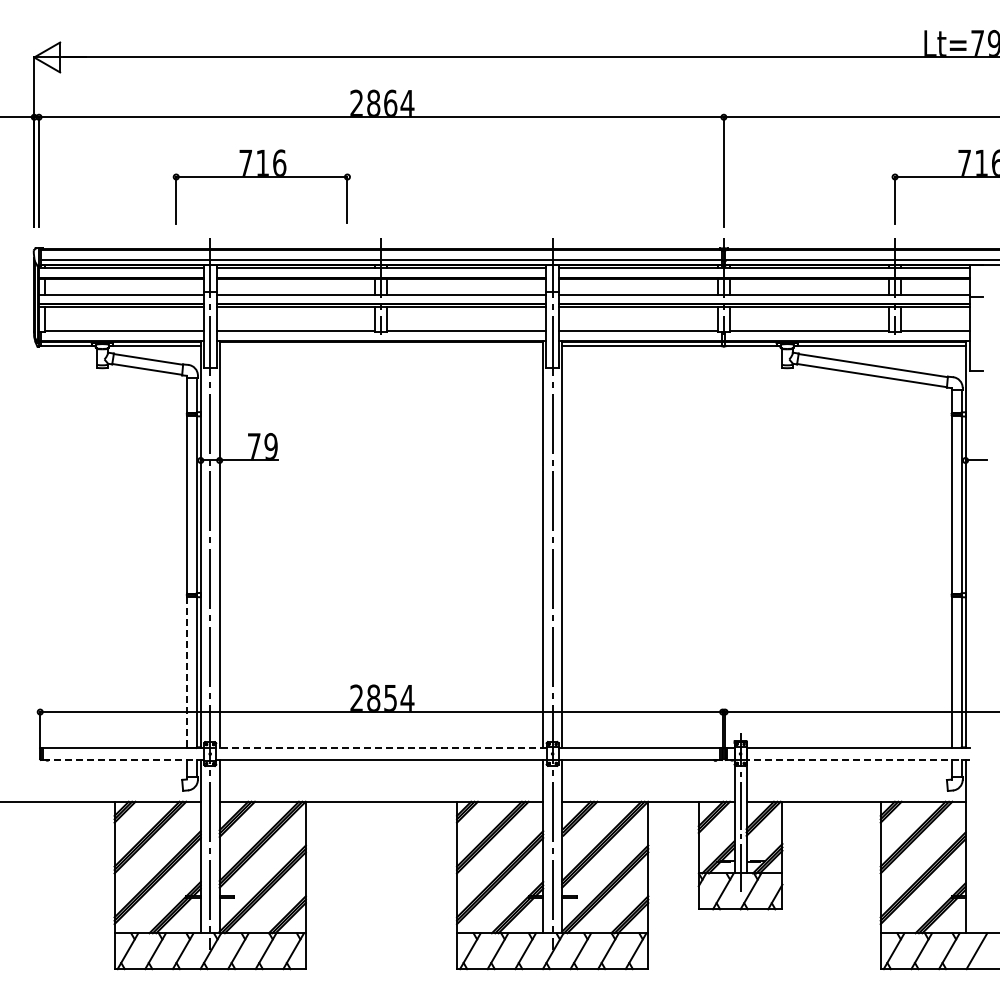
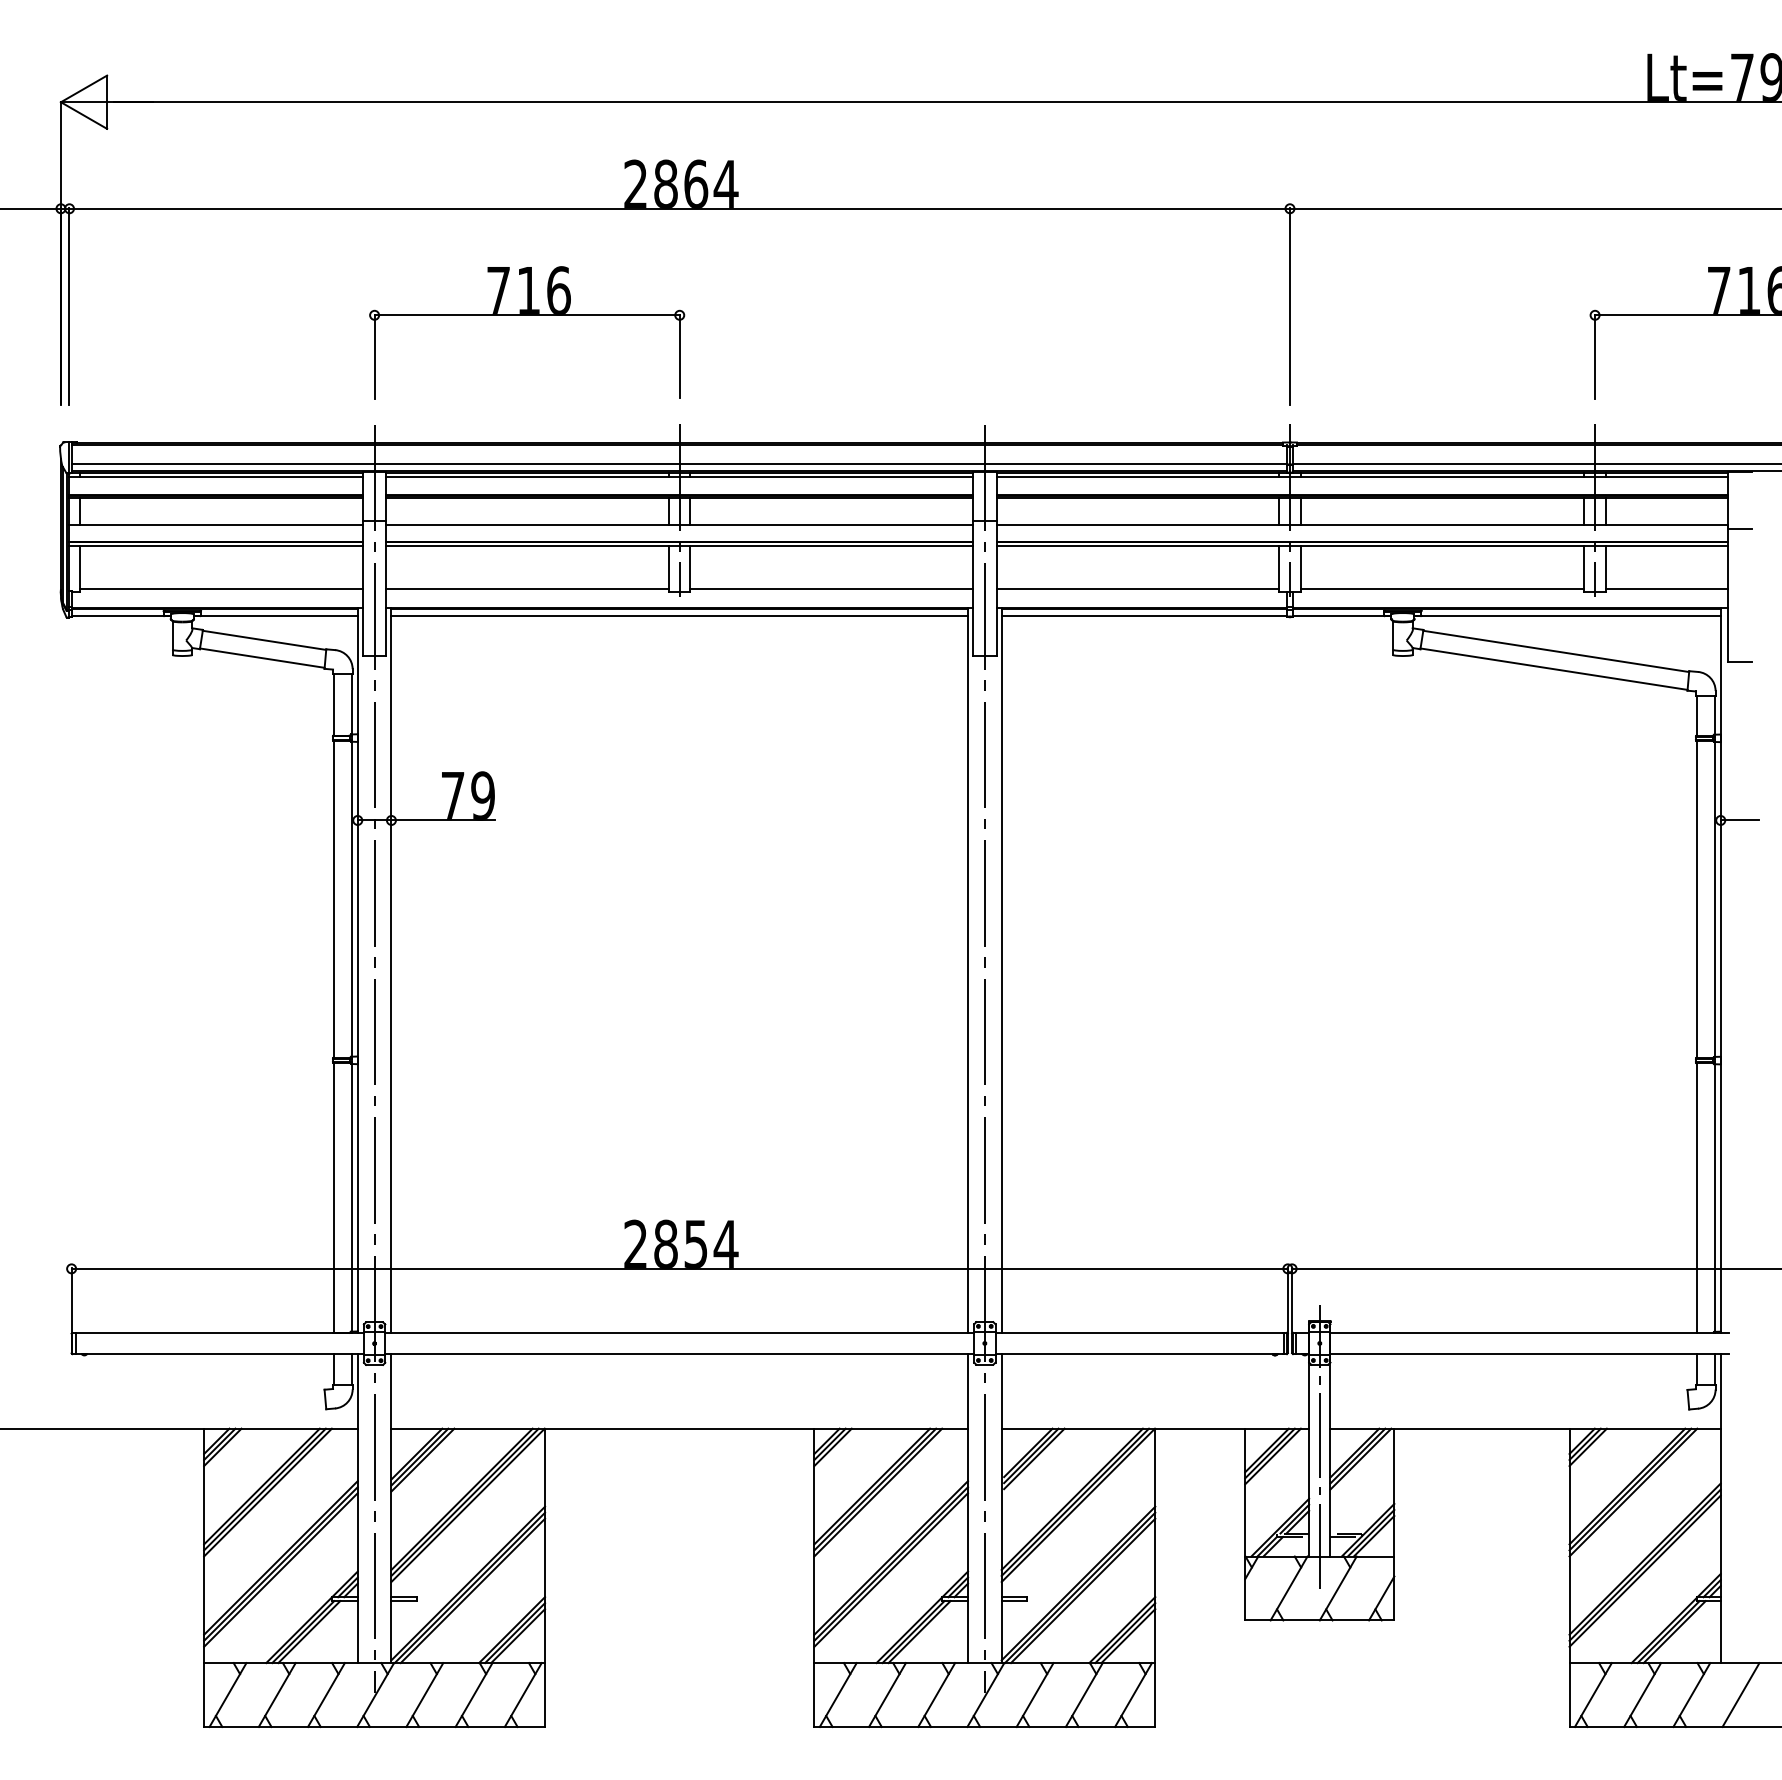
part: (261, 177) -> (526, 316), moved
line: (381, 345) -> (679, 615), added
line: (187, 672) -> (334, 1198), dashed -> solid
line: (380, 747) -> (678, 1331), dashed -> solid
line: (123, 759) -> (220, 1353), dashed -> solid
line: (858, 759) -> (1529, 1353), dashed -> solid

